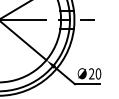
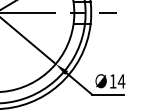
text: (95, 73) -> (117, 80), 20 -> 14

